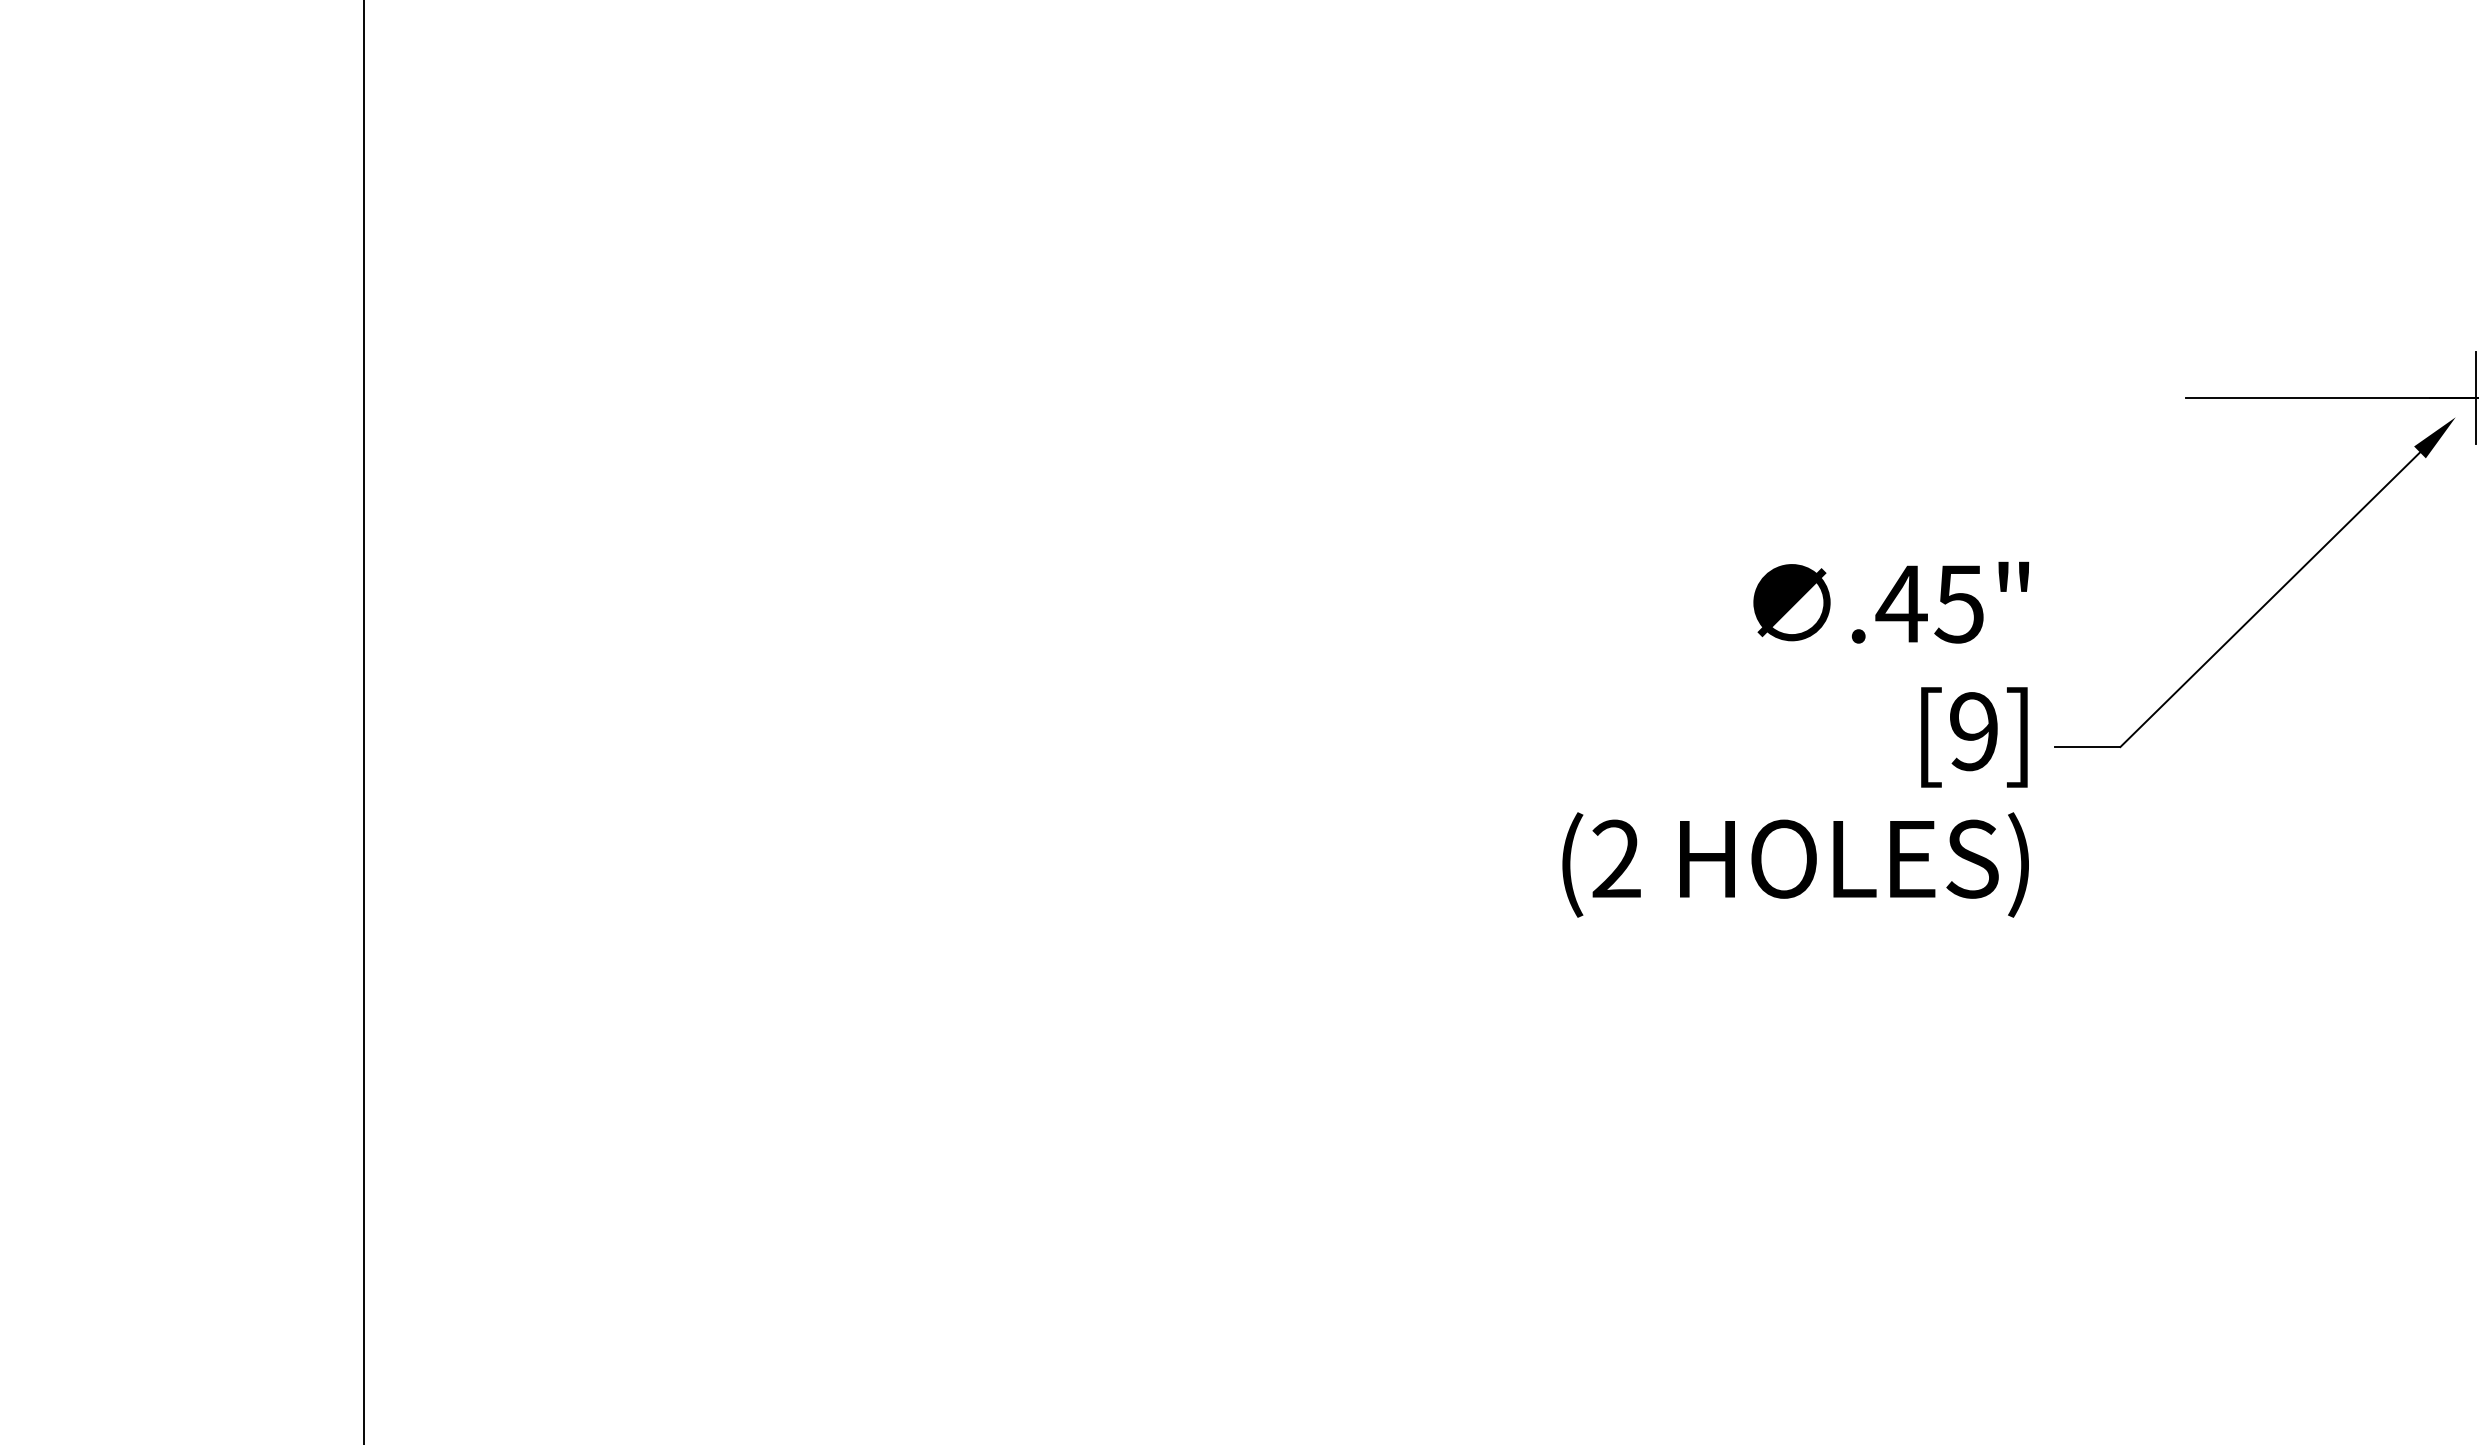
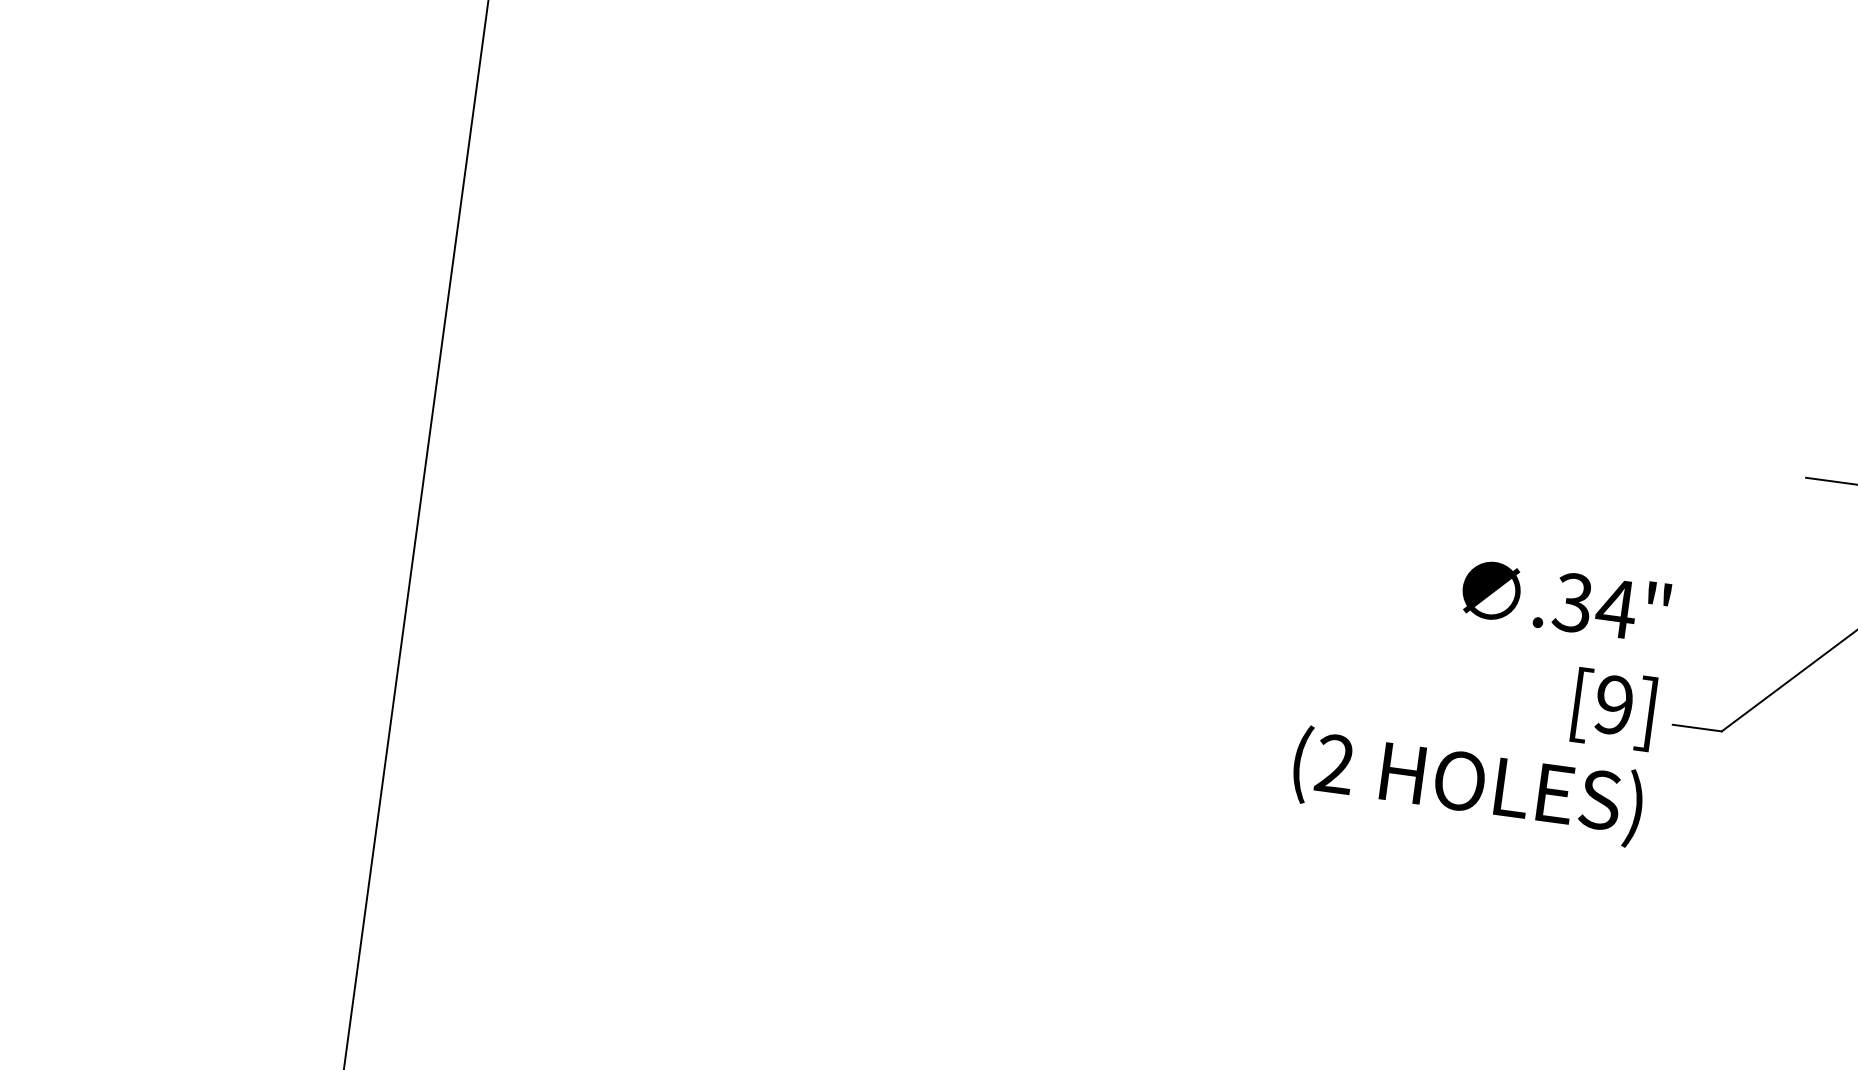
text: (1930, 603) -> (1594, 605), .45 -> .34

